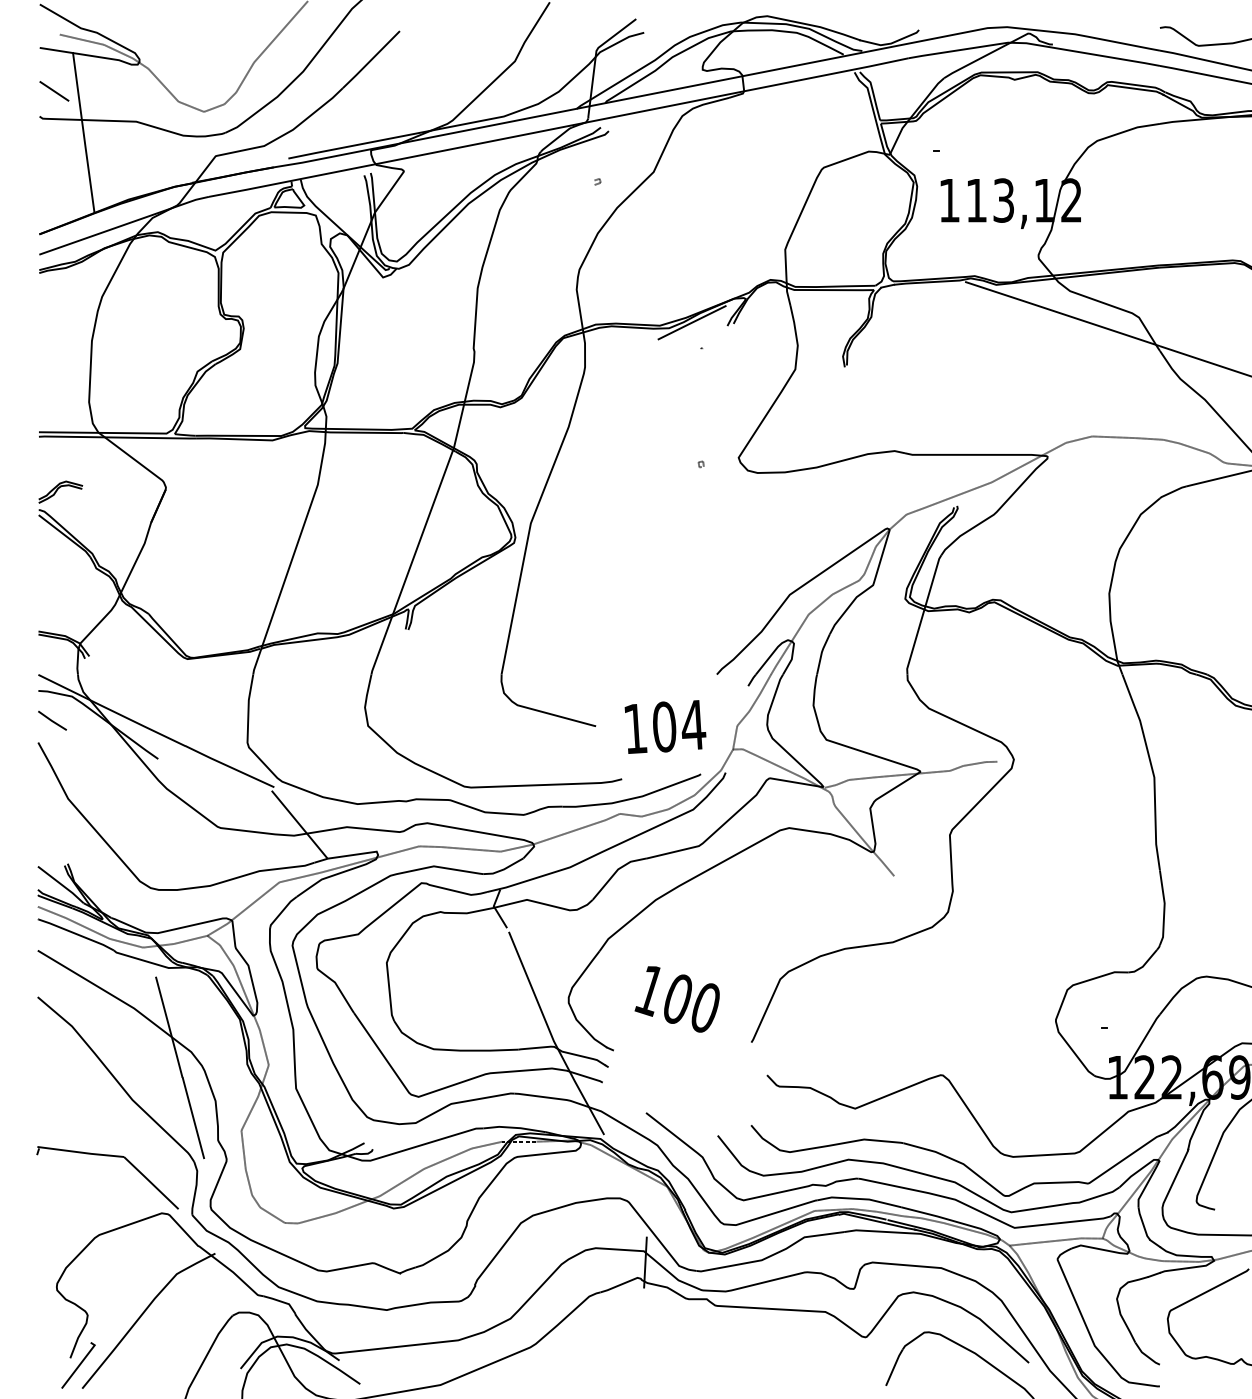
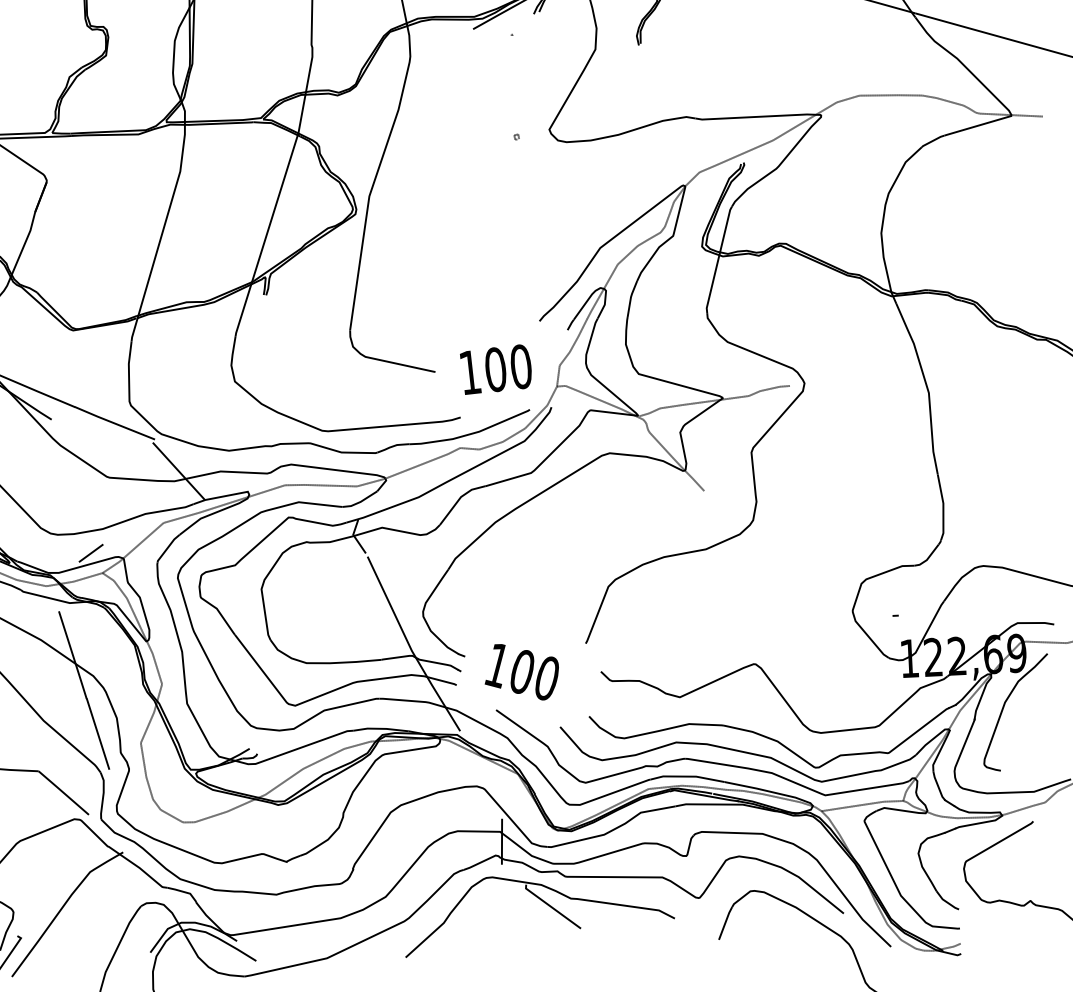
text: (693, 724) -> (521, 366), 104 -> 100
line: (195, 912) -> (91, 553), added
text: (676, 999) -> (521, 672), moved
part: (691, 1335) -> (545, 903), added

